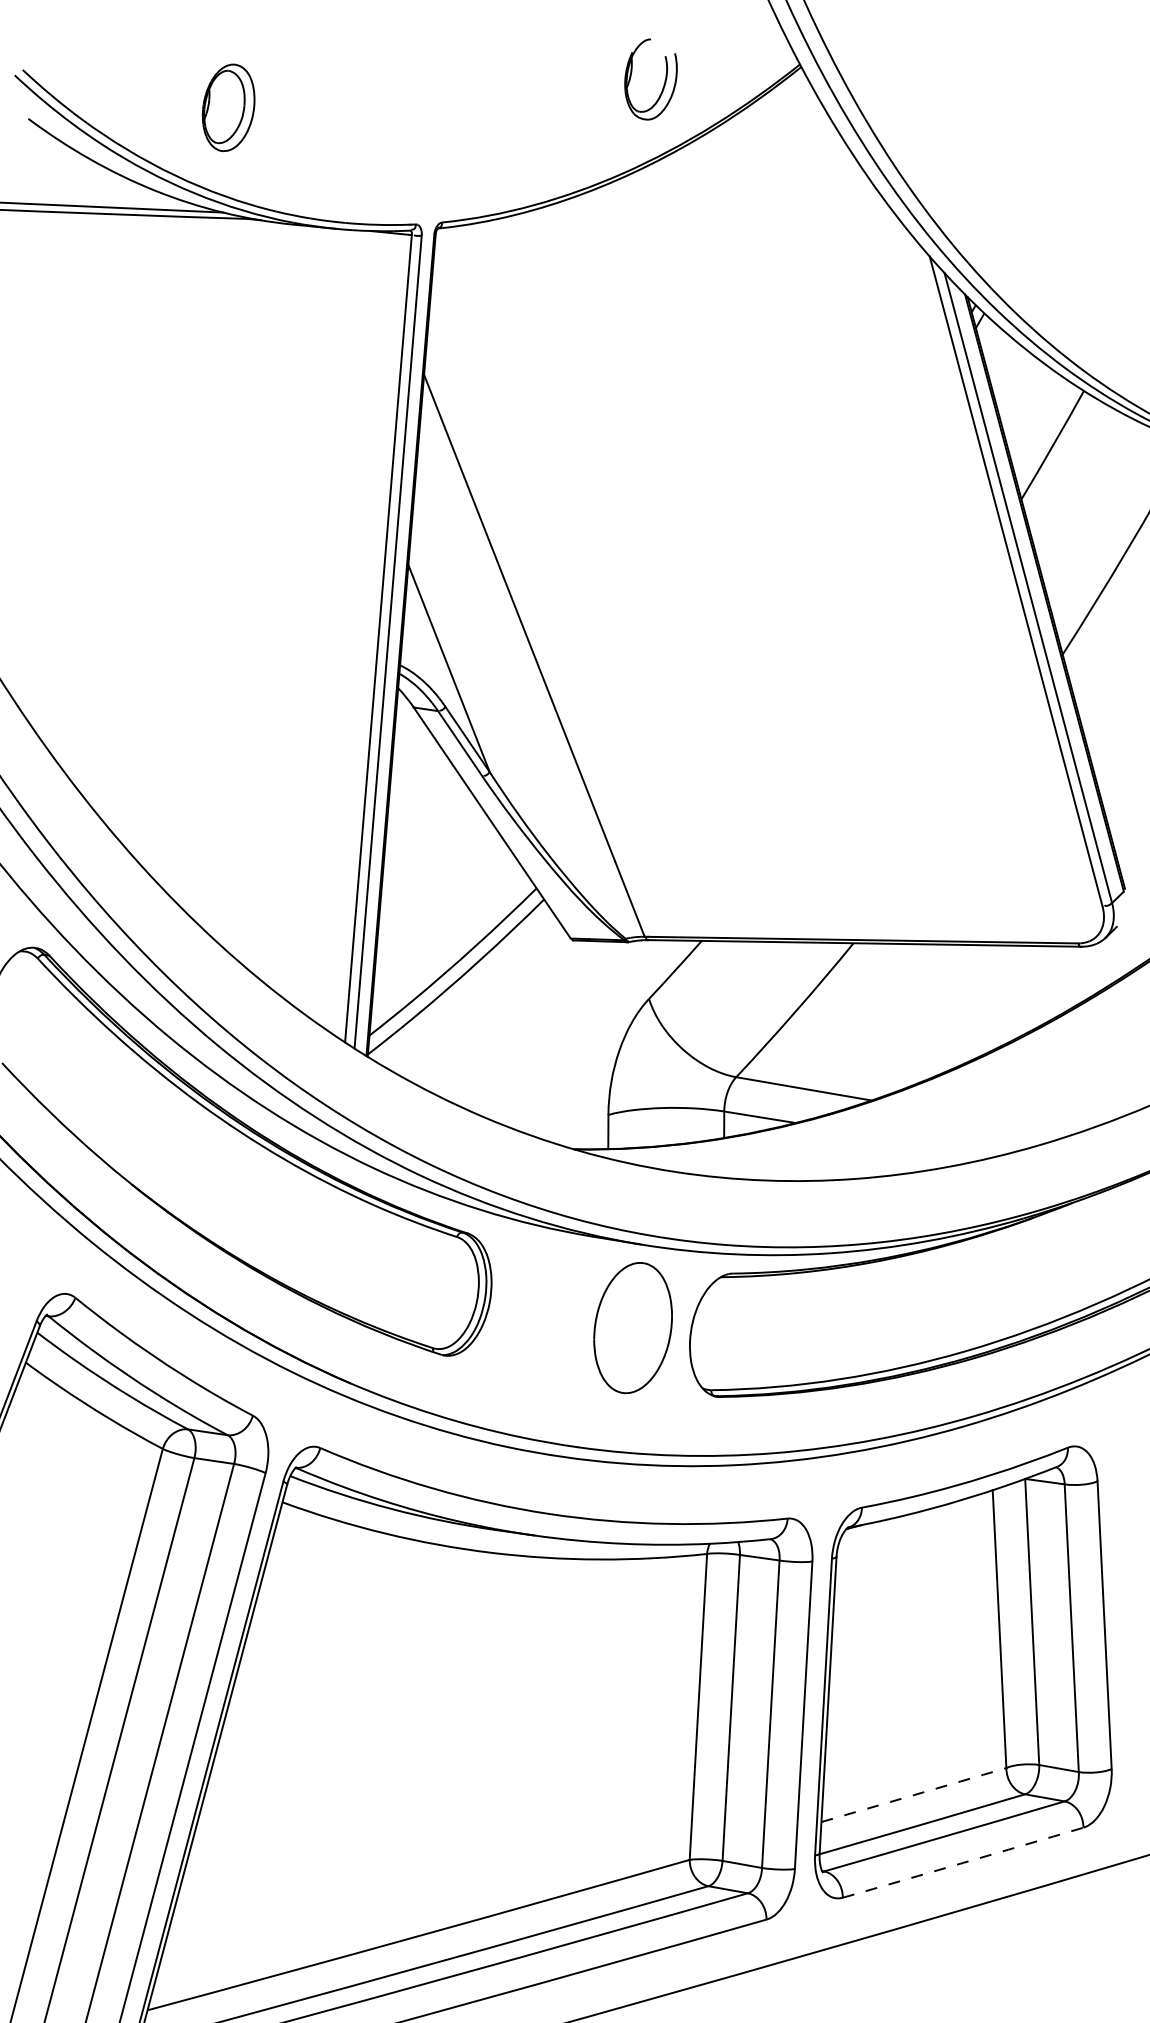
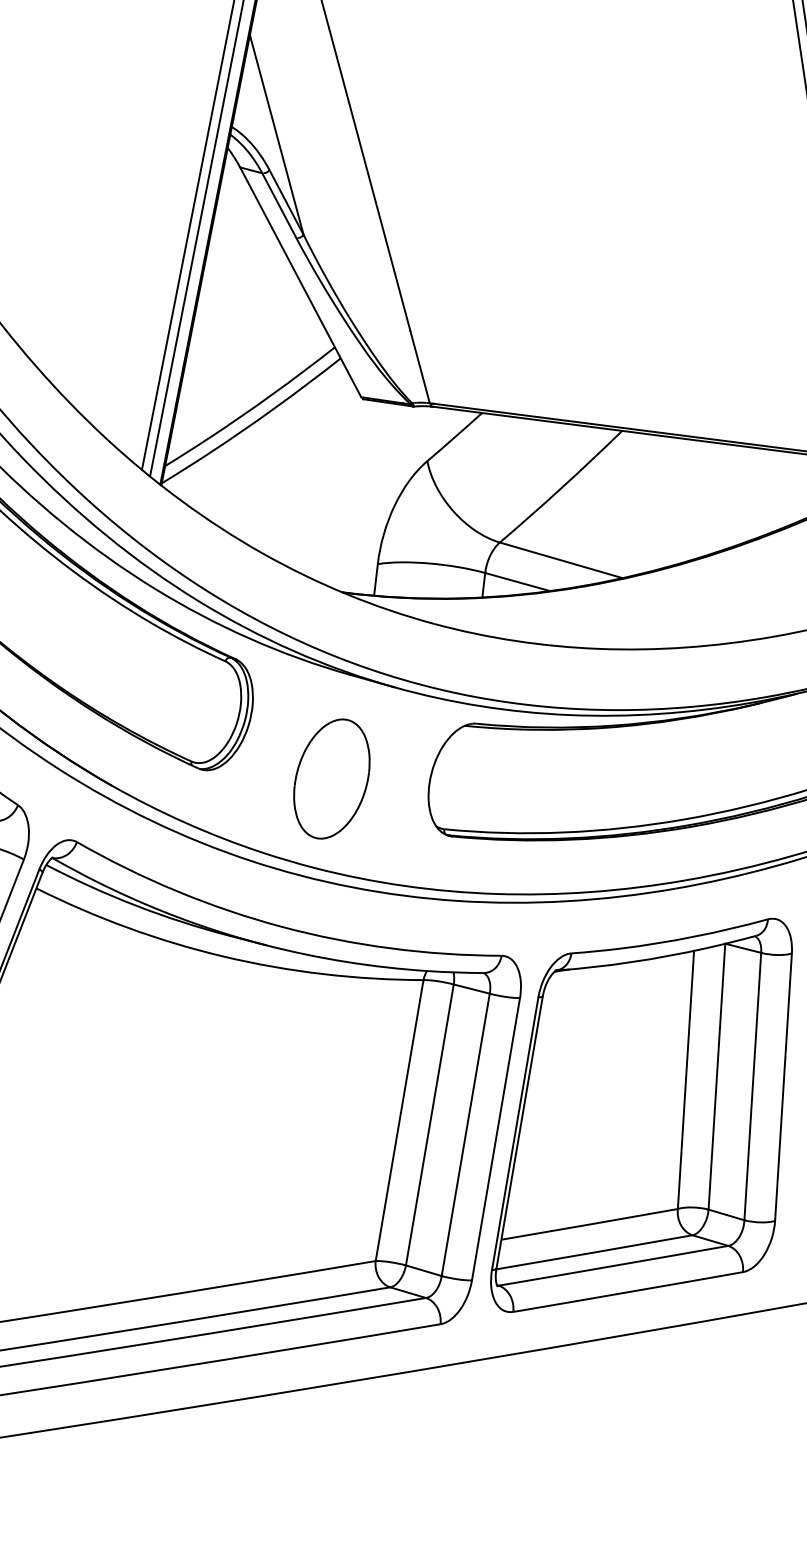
part: (632, 1328) -> (331, 779), moved
arc: (913, 1795) -> (589, 1224), dashed -> solid
arc: (963, 1862) -> (628, 1291), dashed -> solid

